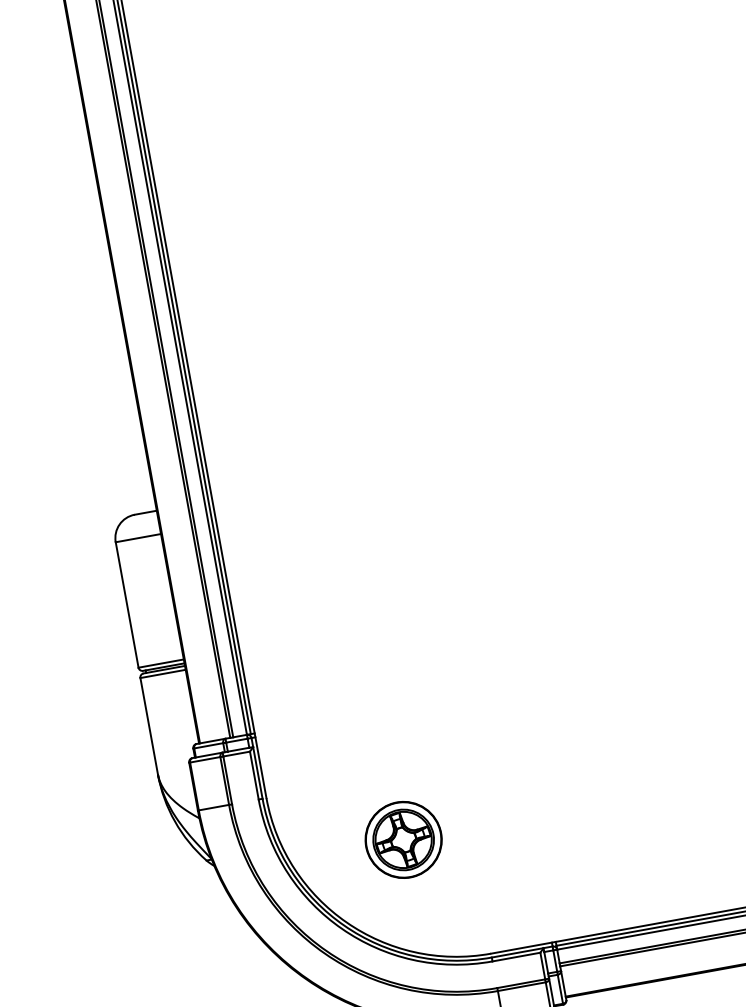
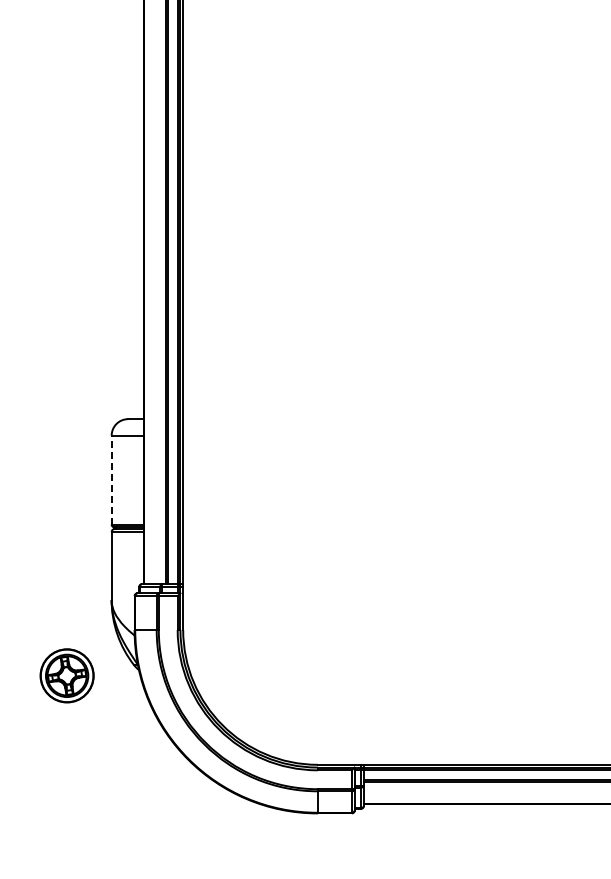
line: (126, 604) -> (111, 479), solid -> dashed
part: (402, 839) -> (66, 675), moved

